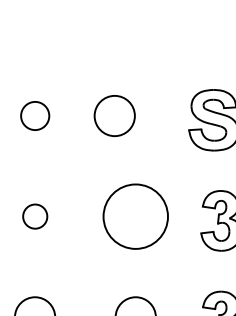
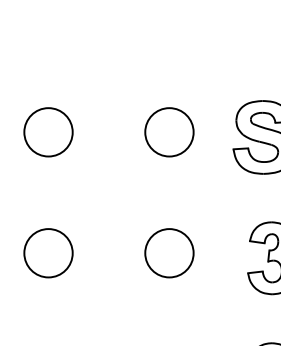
circle: (35, 115) -> (49, 131), size x1.43
circle: (114, 115) -> (169, 131), moved
circle: (35, 216) -> (49, 253), size x1.67
circle: (135, 216) -> (169, 253), size x0.62

